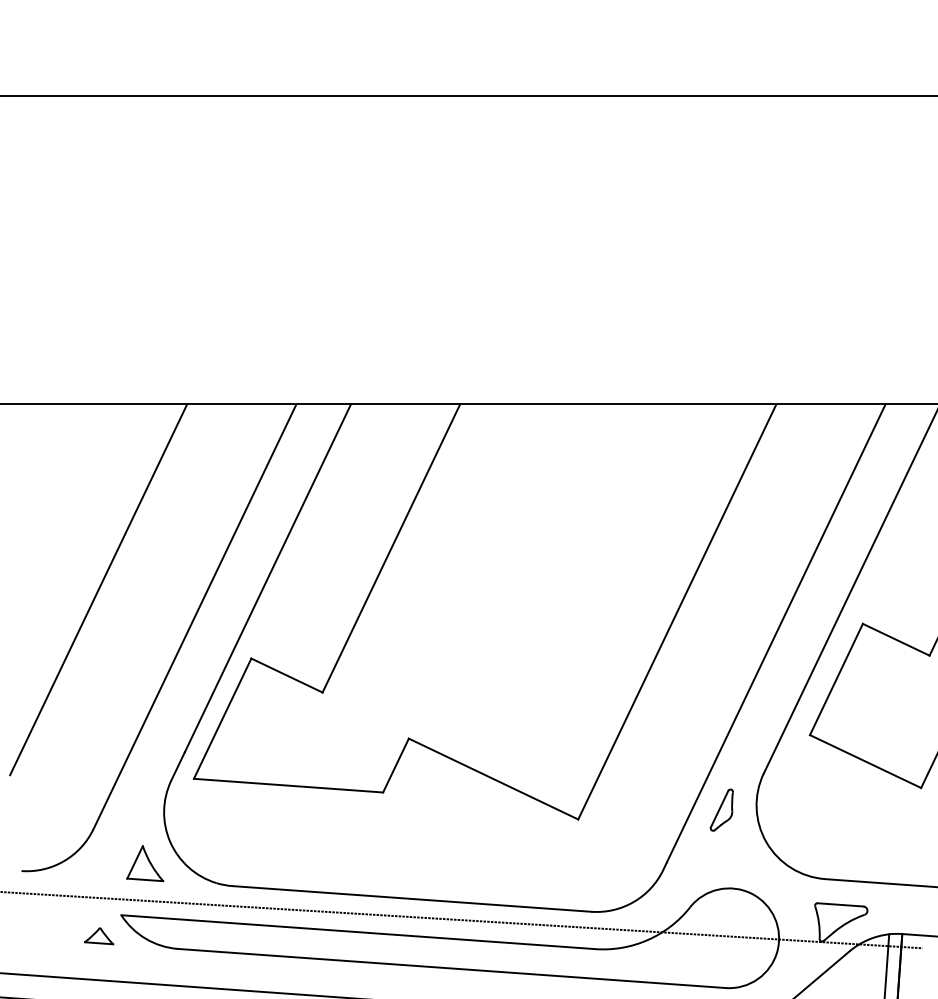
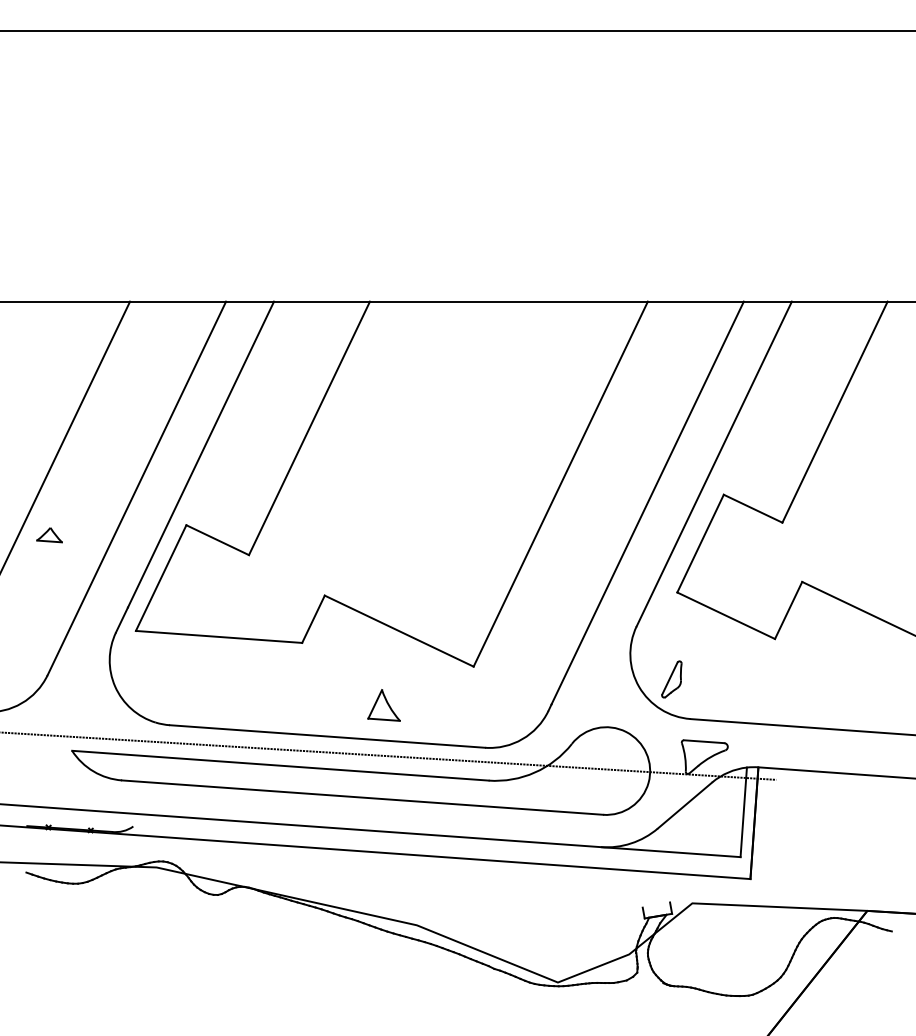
part: (721, 810) -> (671, 679), moved
part: (144, 863) -> (383, 705), moved
part: (99, 936) -> (49, 535), moved

